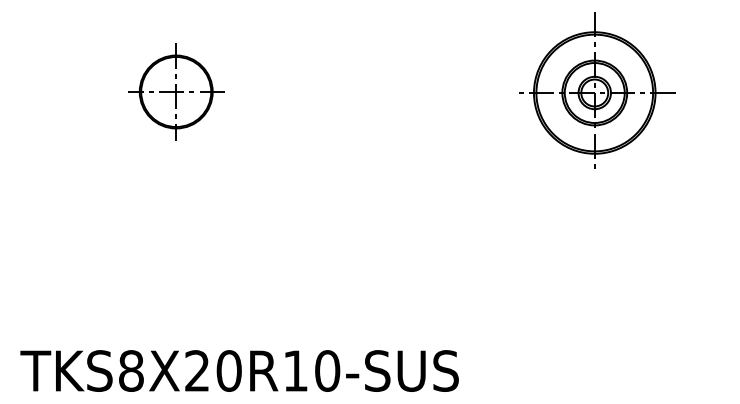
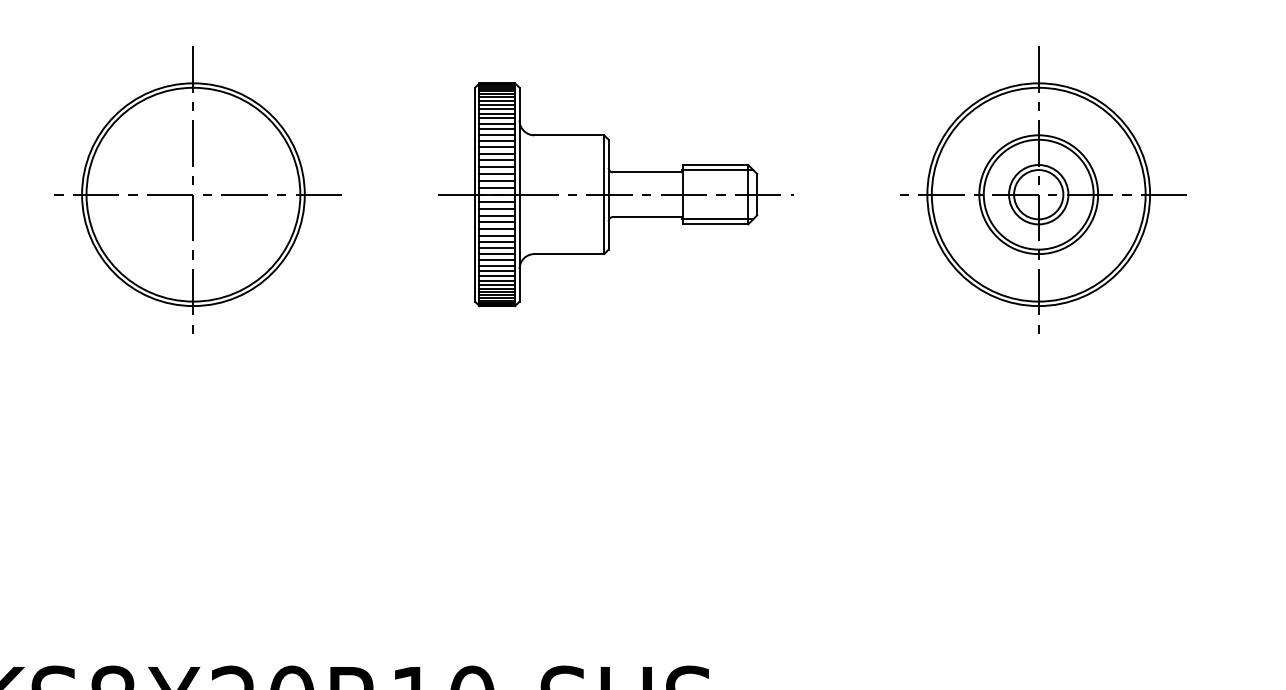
part: (177, 90) -> (197, 190), size x1.67
part: (597, 90) -> (1043, 190), moved
part: (405, 92) -> (615, 193), added

